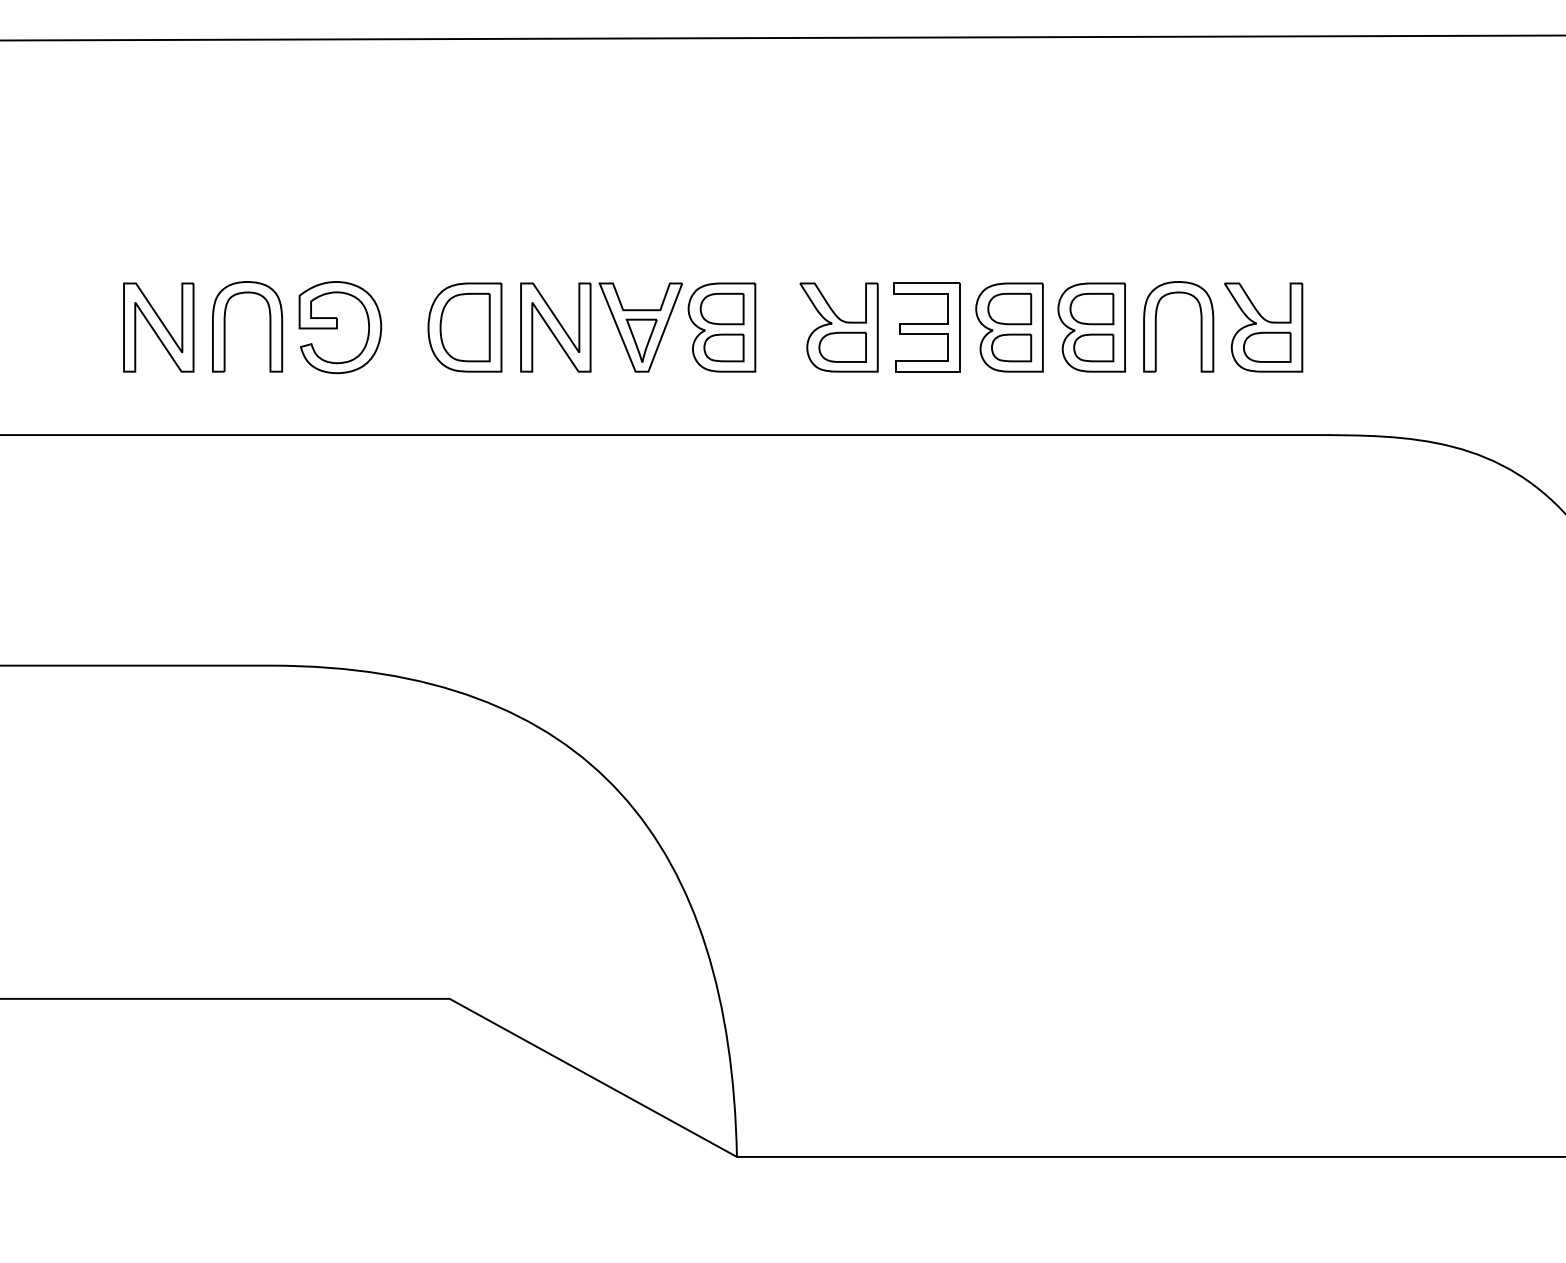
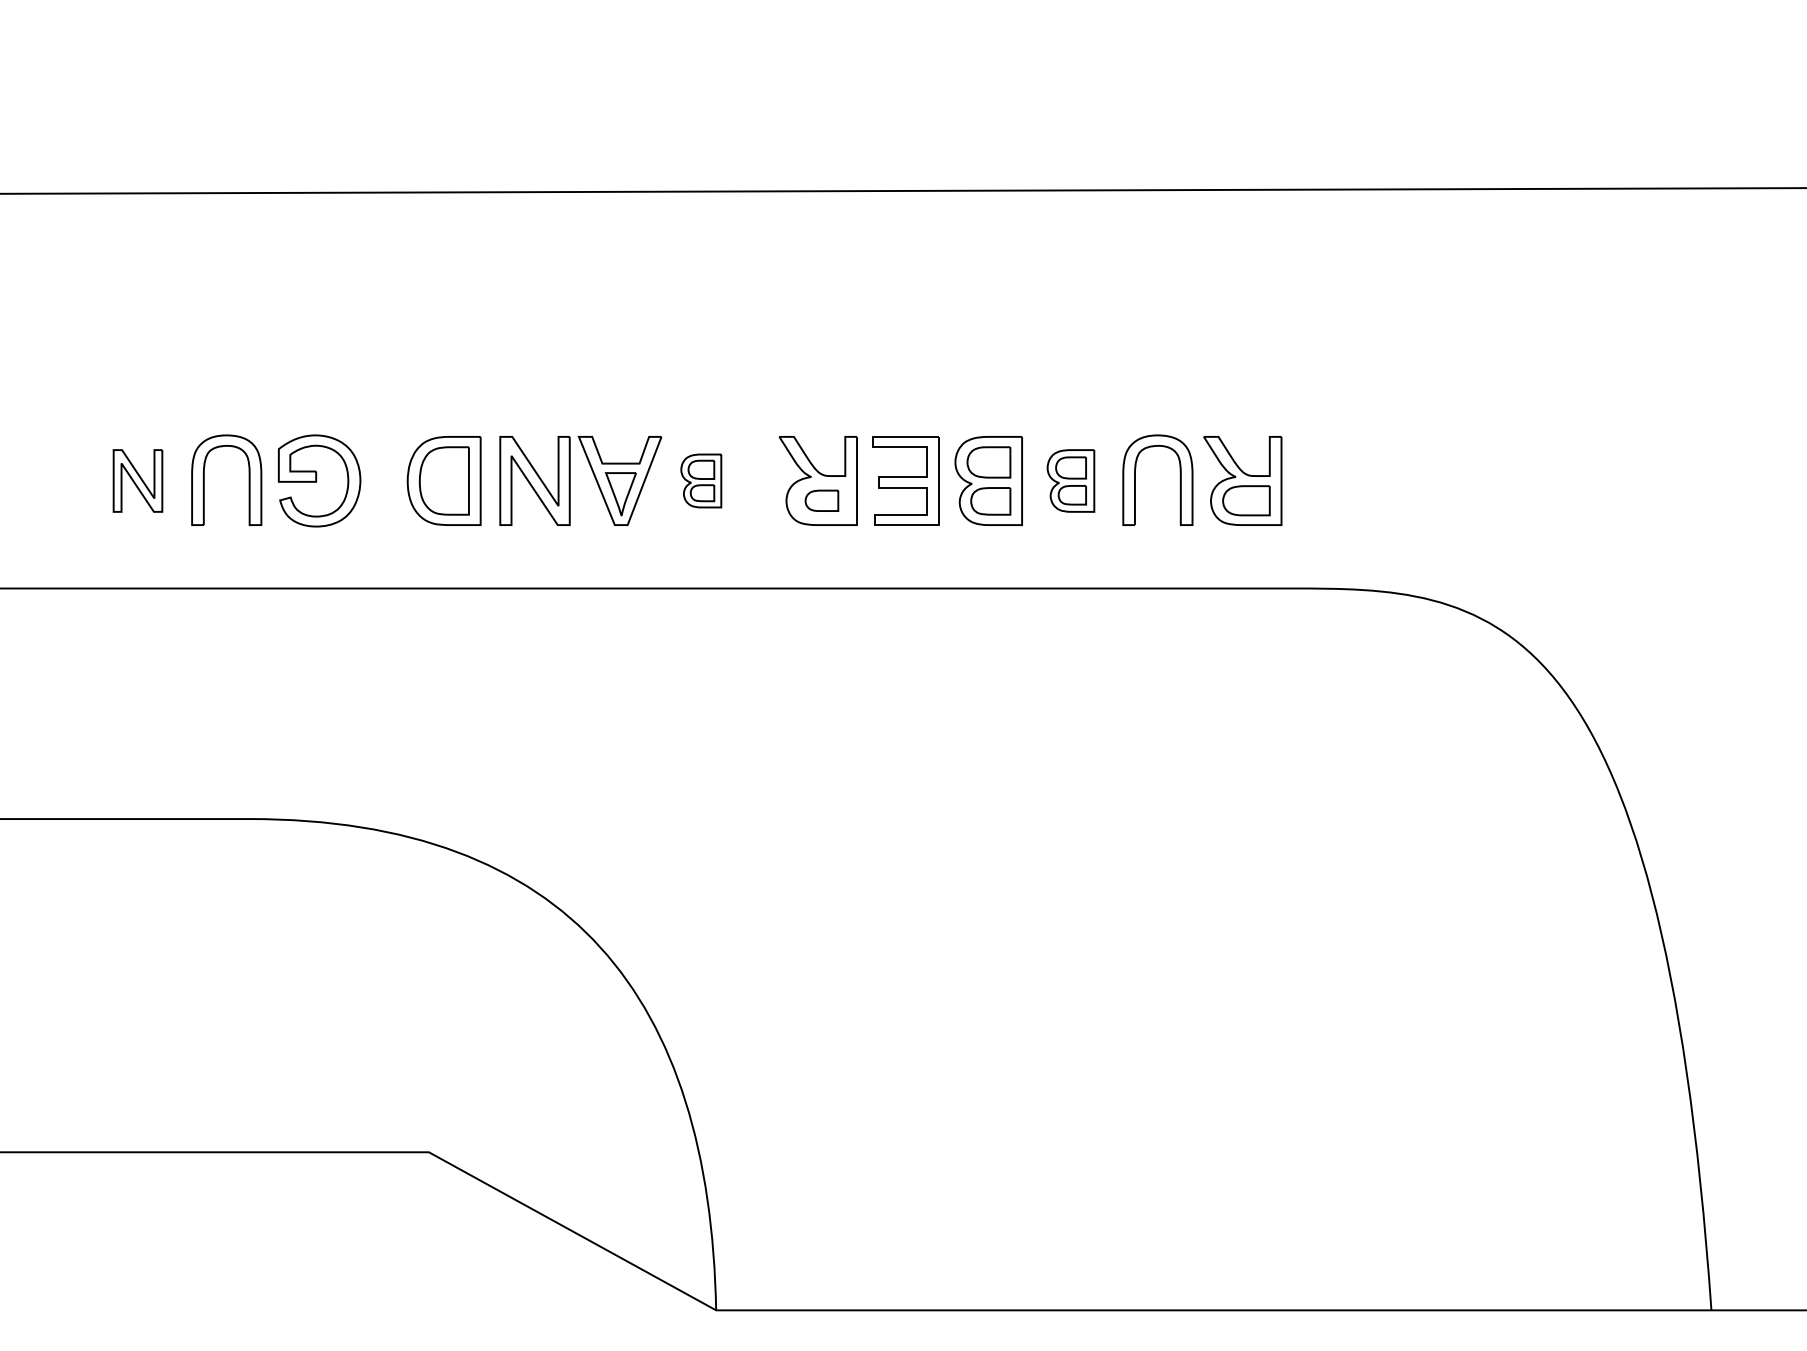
part: (158, 327) -> (137, 480), size x0.7
part: (722, 327) -> (701, 480), size x0.6
part: (1091, 327) -> (1070, 480), size x0.7
part: (842, 347) -> (821, 500), size x0.7

